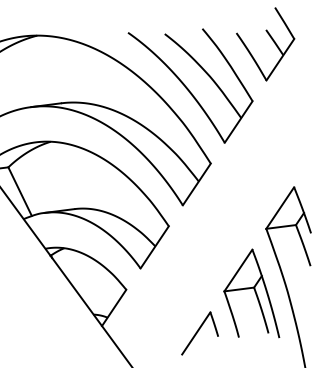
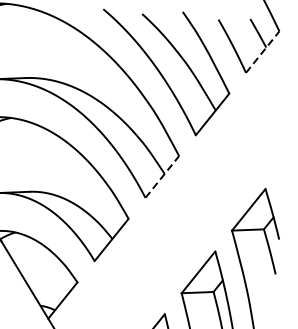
line: (280, 59) -> (262, 51), solid -> dashed
line: (197, 184) -> (162, 177), solid -> dashed

